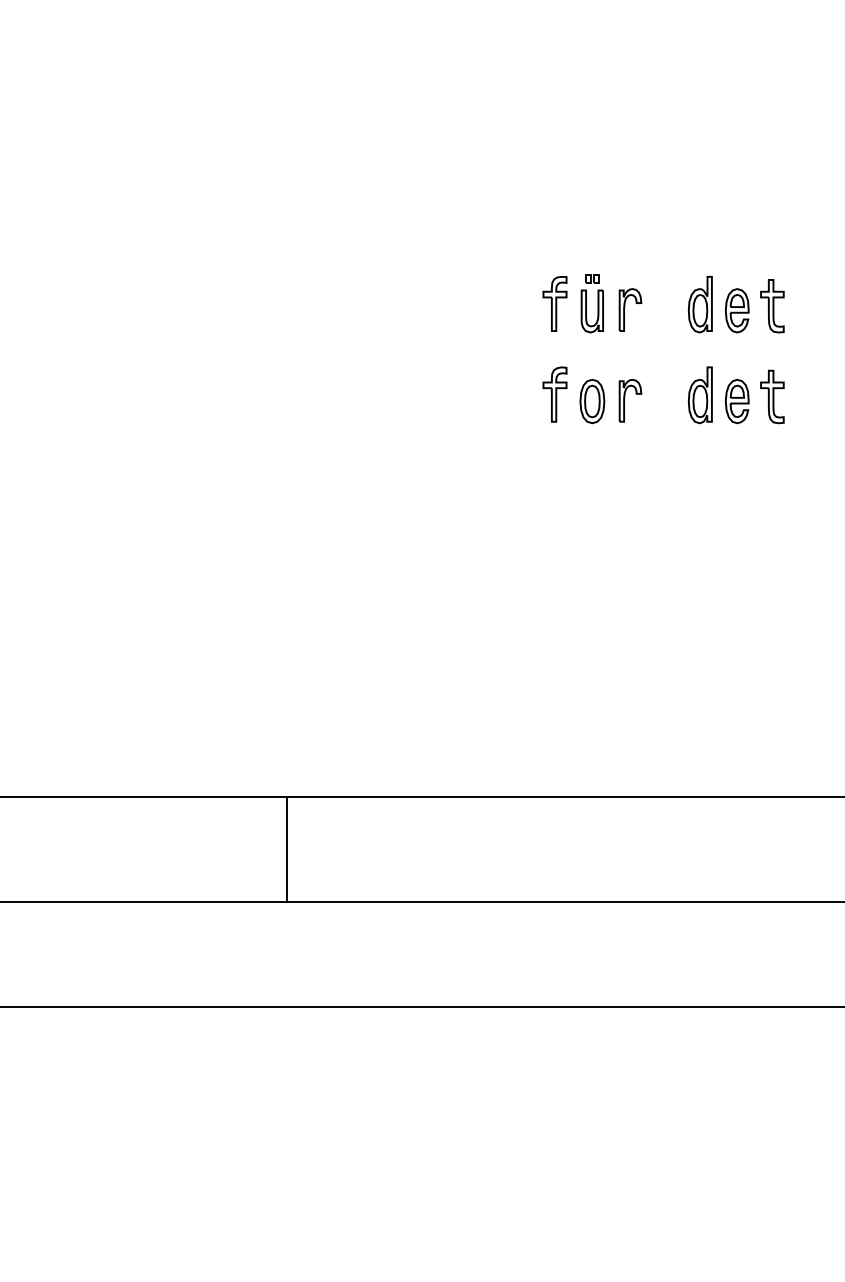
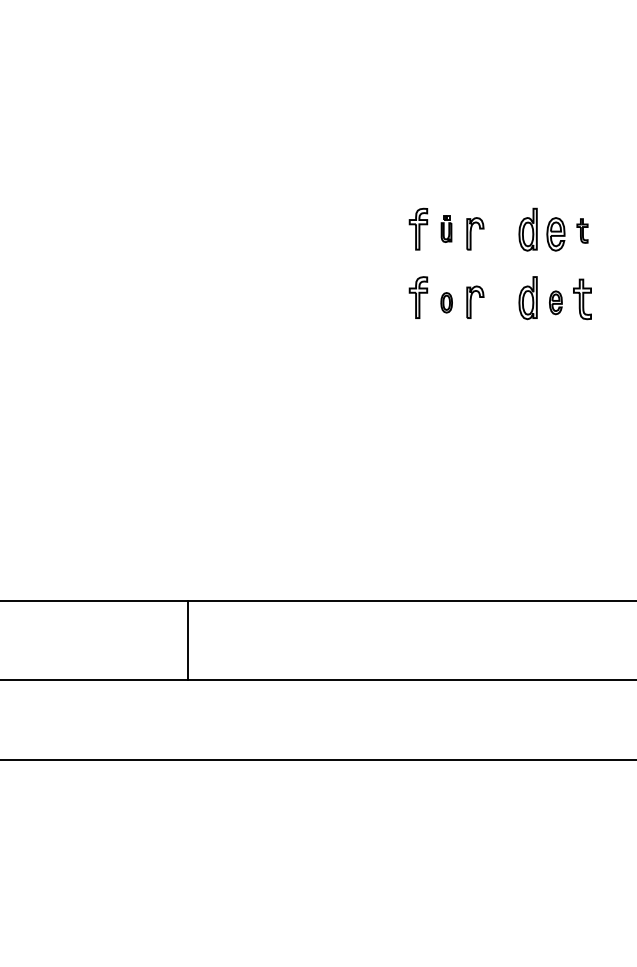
part: (591, 303) -> (445, 228), size x0.6
part: (772, 306) -> (582, 231), size x0.6
part: (592, 401) -> (446, 302), size x0.6
part: (736, 401) -> (555, 302), size x0.7
line: (286, 848) -> (187, 640), moved

